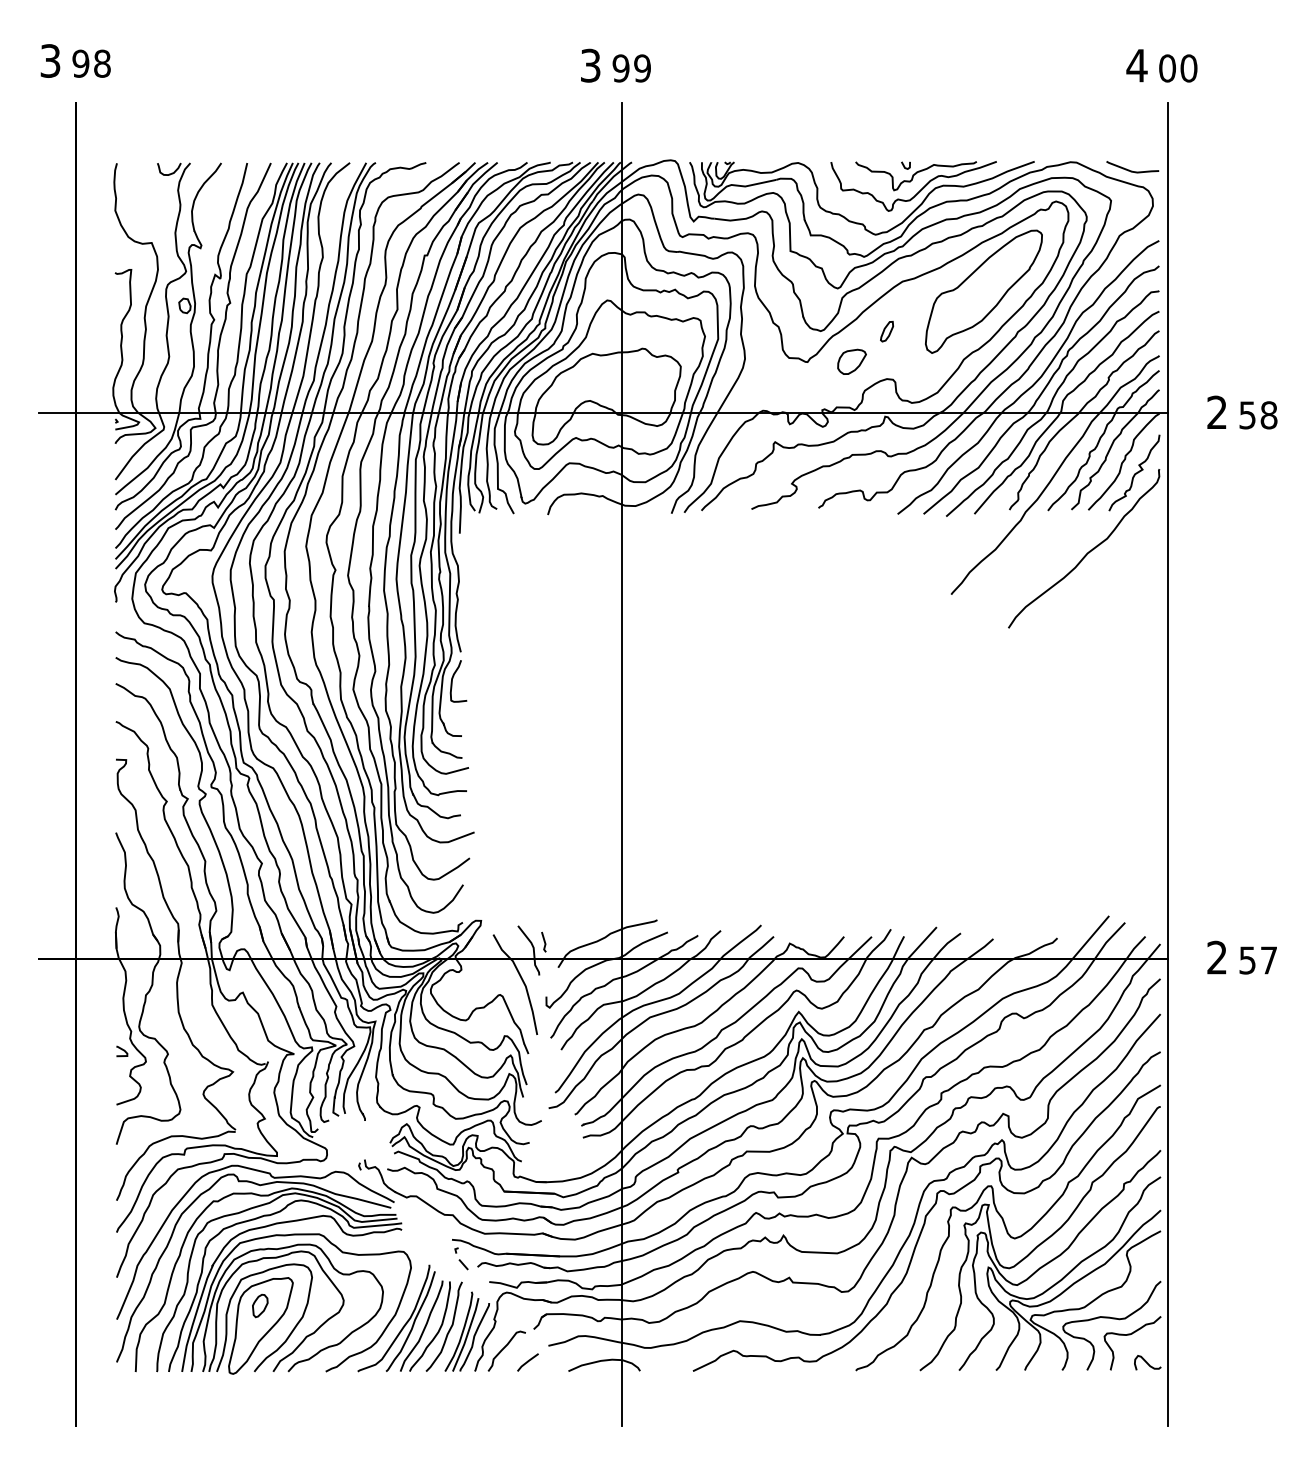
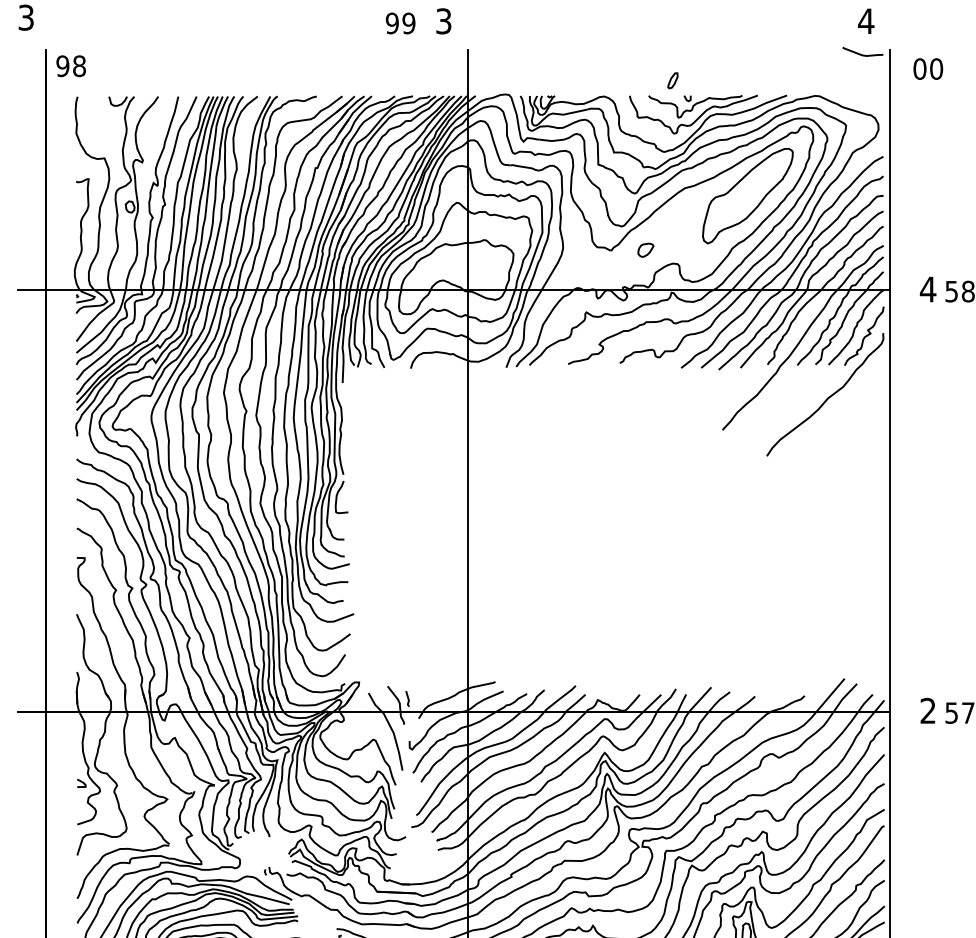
text: (91, 63) -> (71, 66), moved
text: (631, 68) -> (400, 23), moved
text: (1178, 68) -> (928, 69), moved
curve: (1132, 170) -> (862, 54), moved
part: (887, 331) -> (673, 80), moved
part: (851, 361) -> (645, 250), size x0.7
text: (1216, 411) -> (927, 288), 2 -> 4

